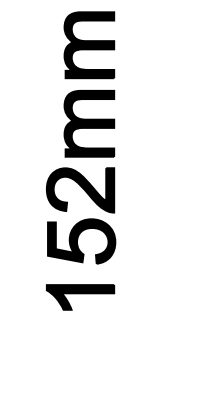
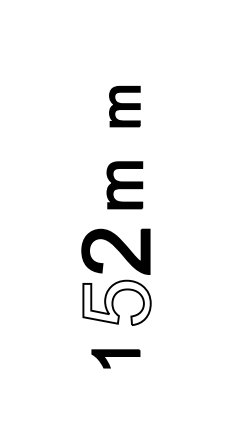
part: (89, 45) -> (124, 106), size x0.6
part: (89, 124) -> (124, 185), size x0.7
fill: (81, 241) -> (116, 302), removed
part: (80, 297) -> (115, 358), size x0.7

